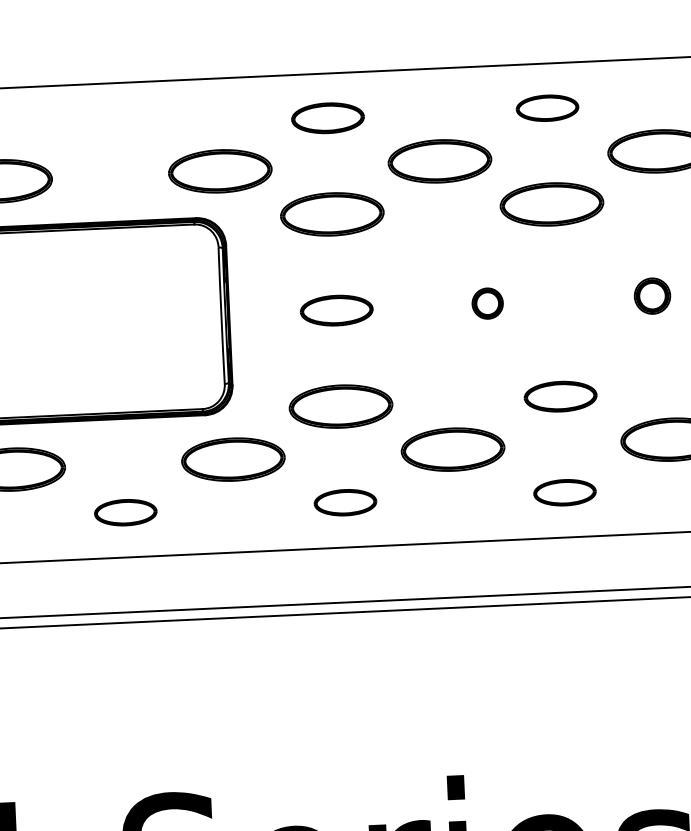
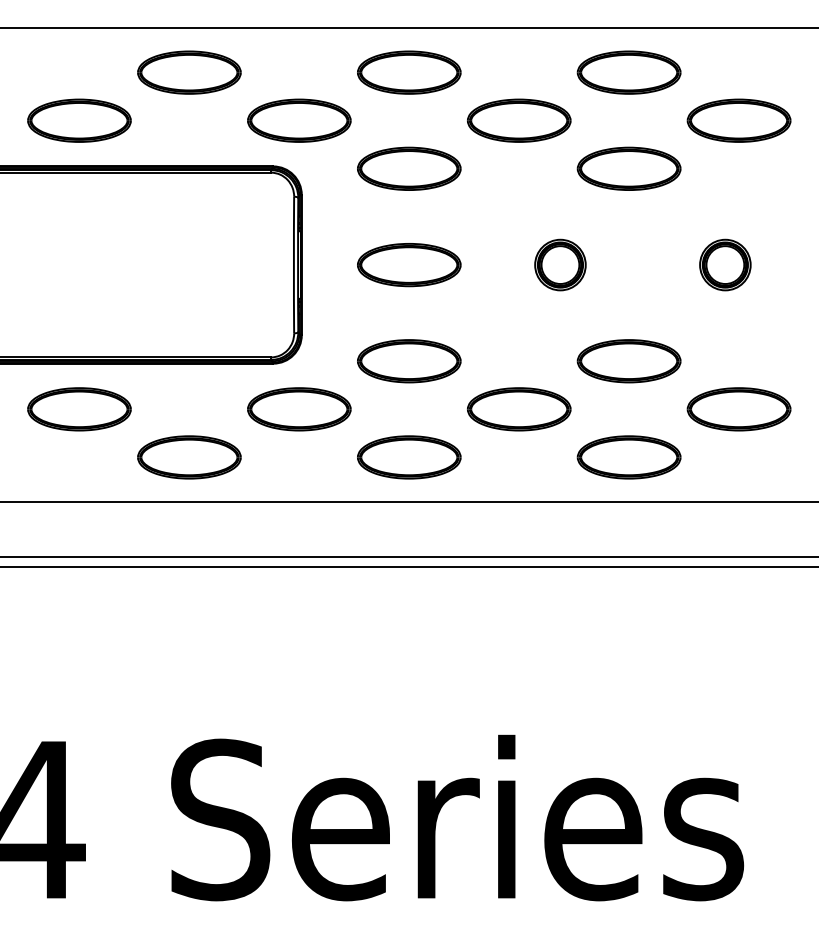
part: (546, 108) -> (628, 72), size x1.67
part: (328, 118) -> (409, 72), size x1.43
part: (108, 128) -> (189, 72), added
part: (652, 295) -> (725, 264), size x1.43
part: (487, 303) -> (560, 264), size x1.67
part: (336, 310) -> (409, 265), size x1.43
part: (560, 396) -> (628, 361), size x1.43
part: (564, 492) -> (628, 457), size x1.67
part: (345, 502) -> (409, 457), size x1.67
part: (125, 512) -> (189, 457), size x1.67

